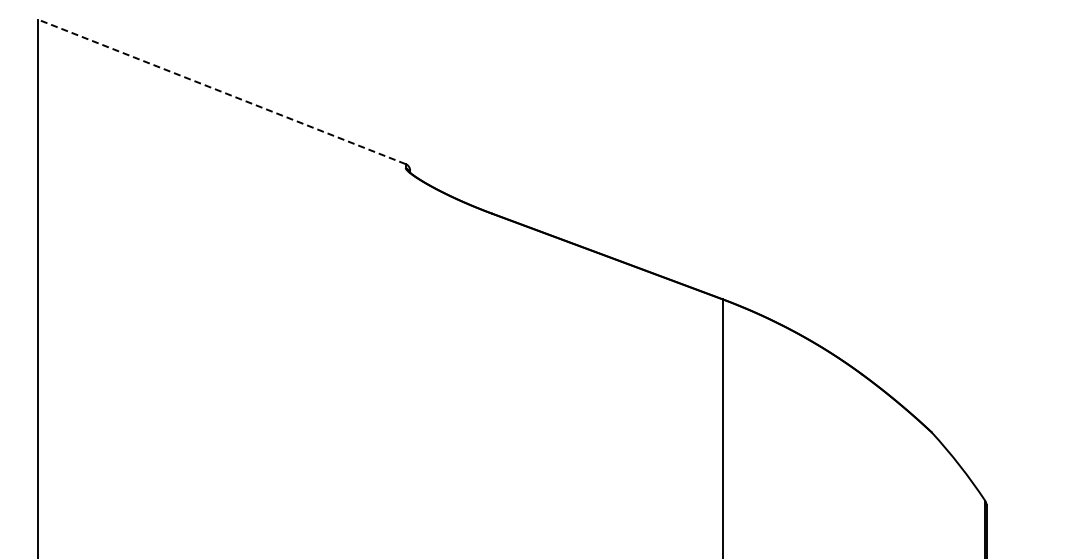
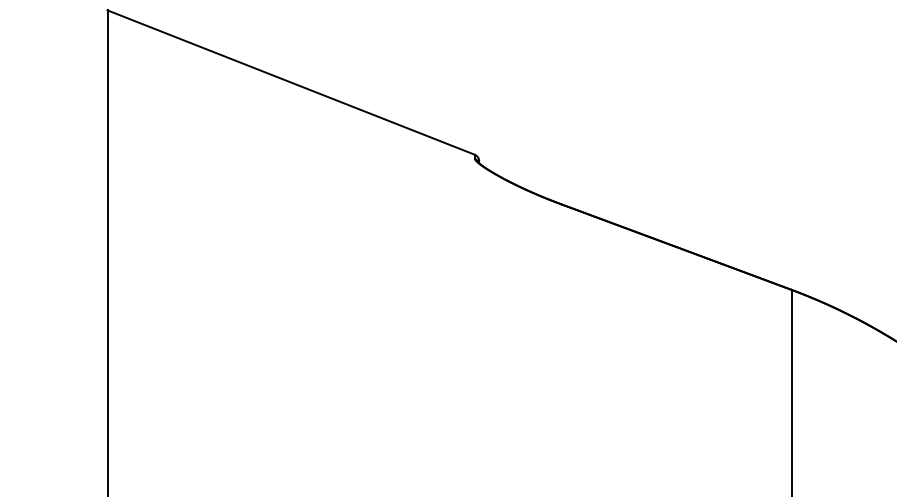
line: (221, 91) -> (290, 82), dashed -> solid

